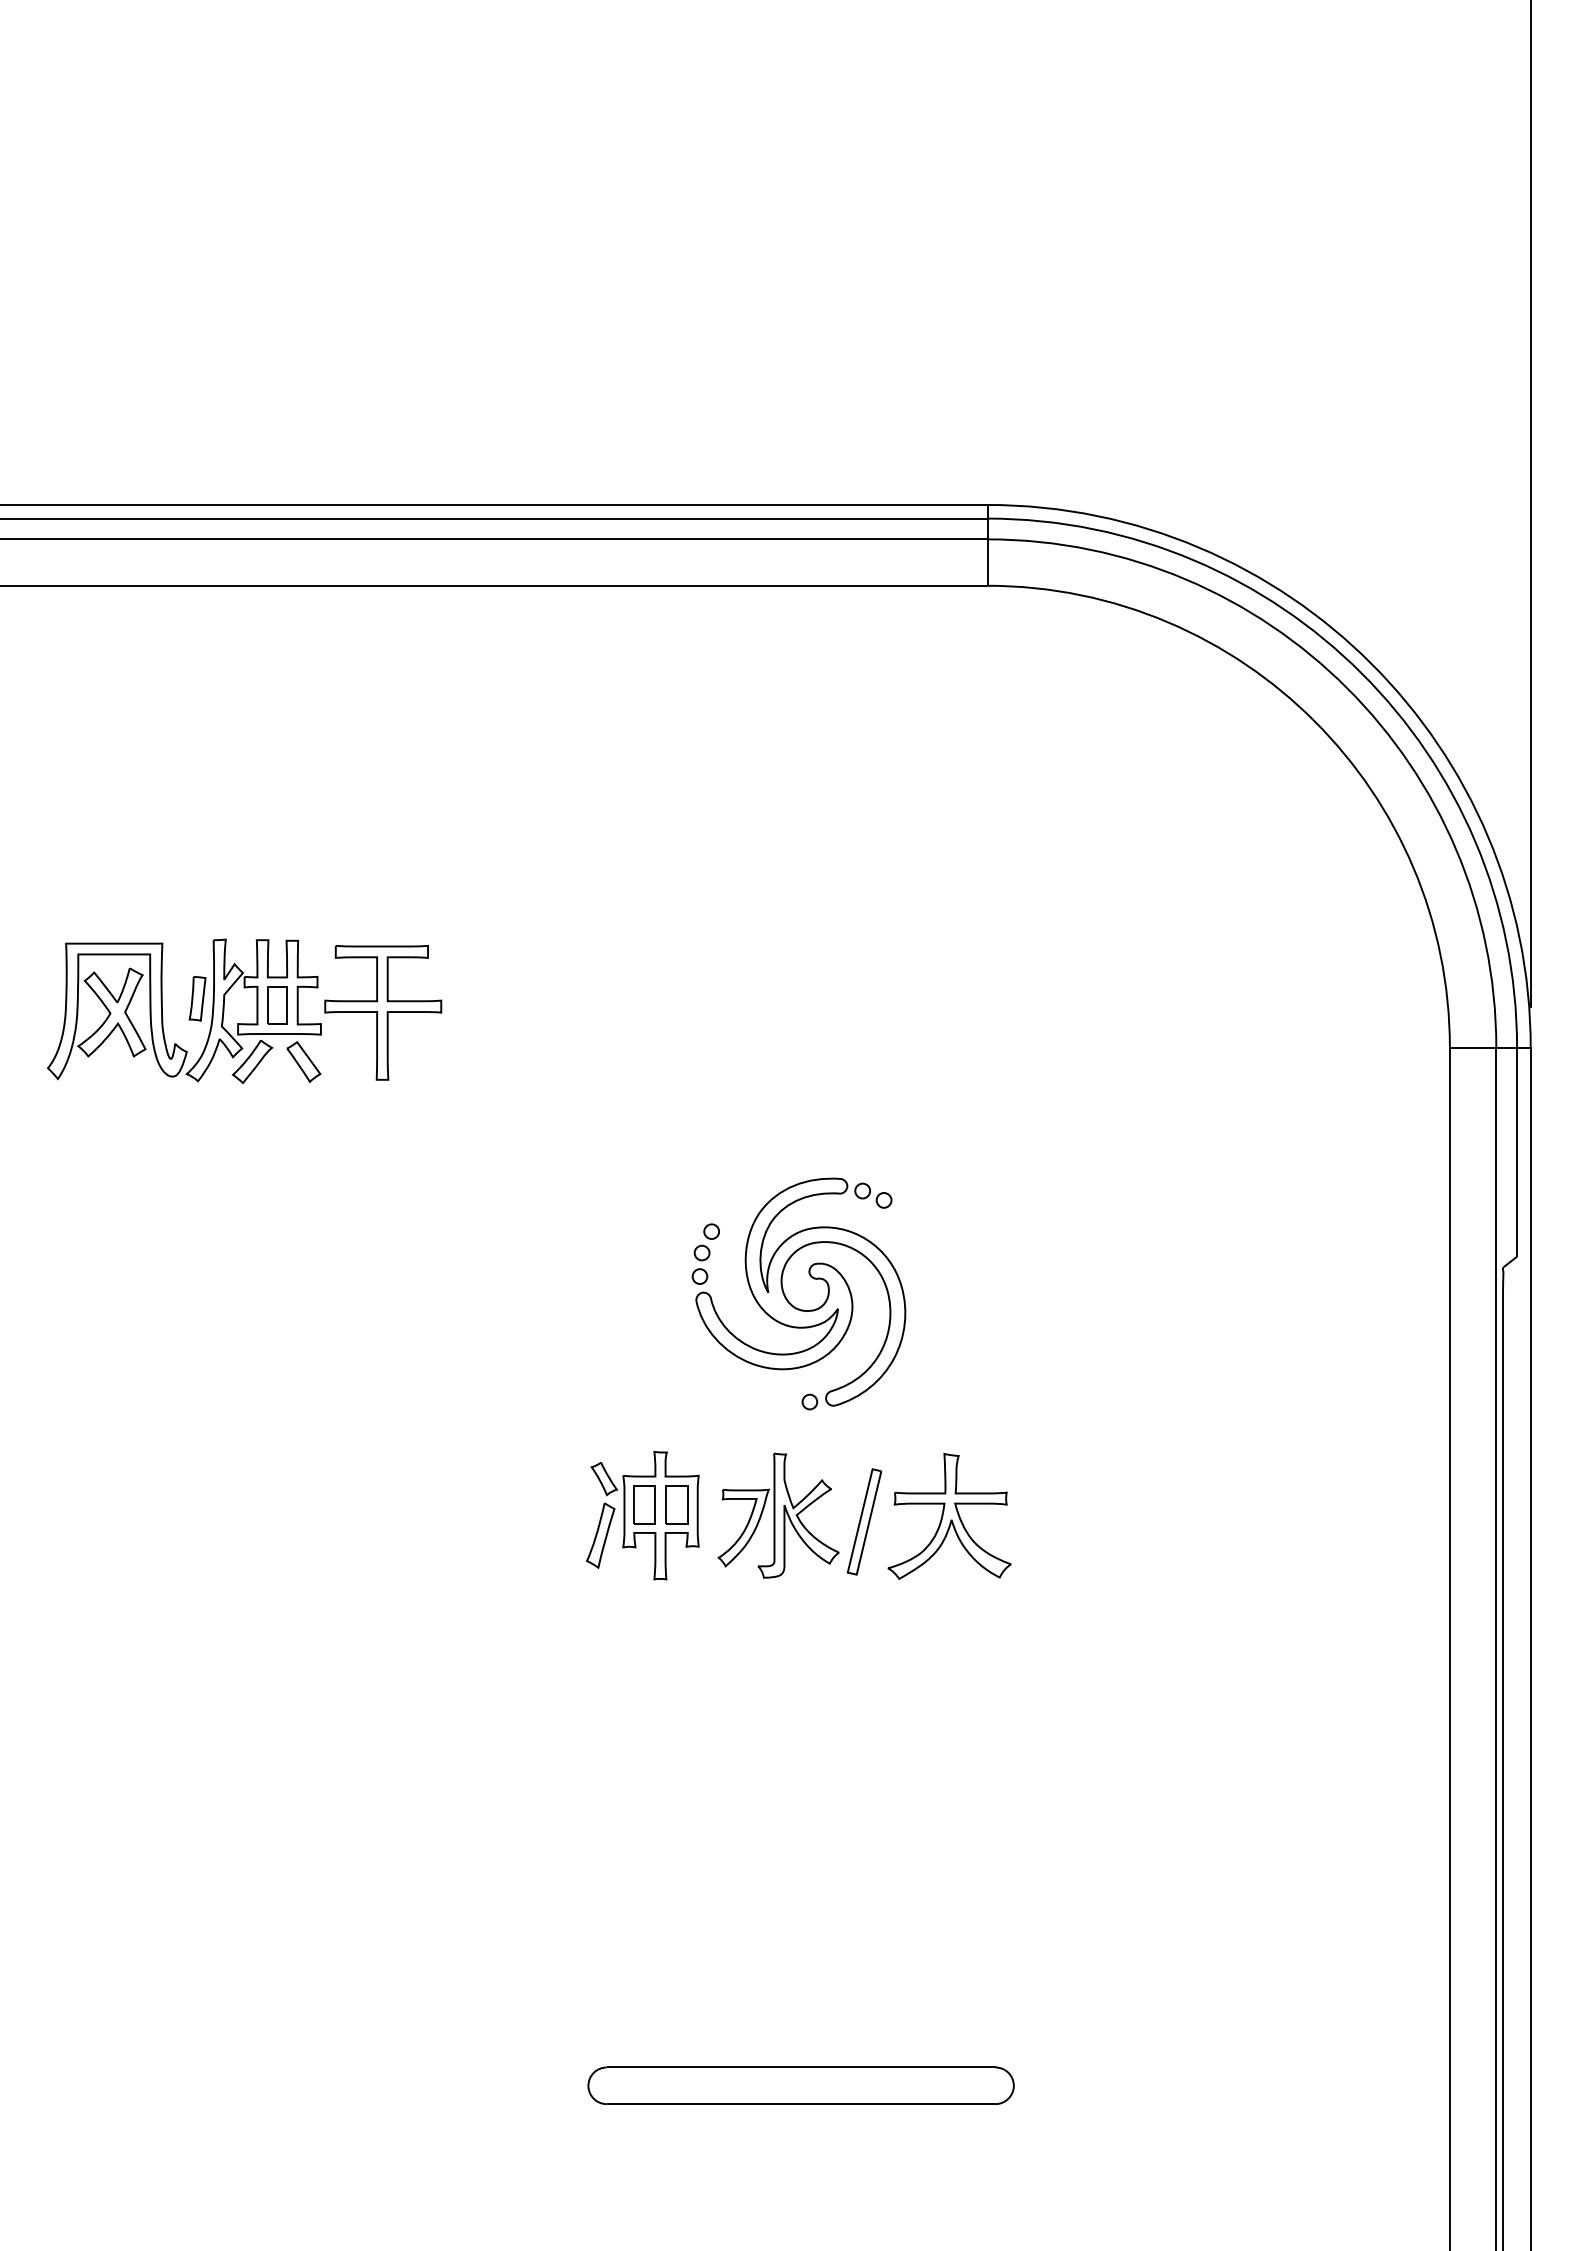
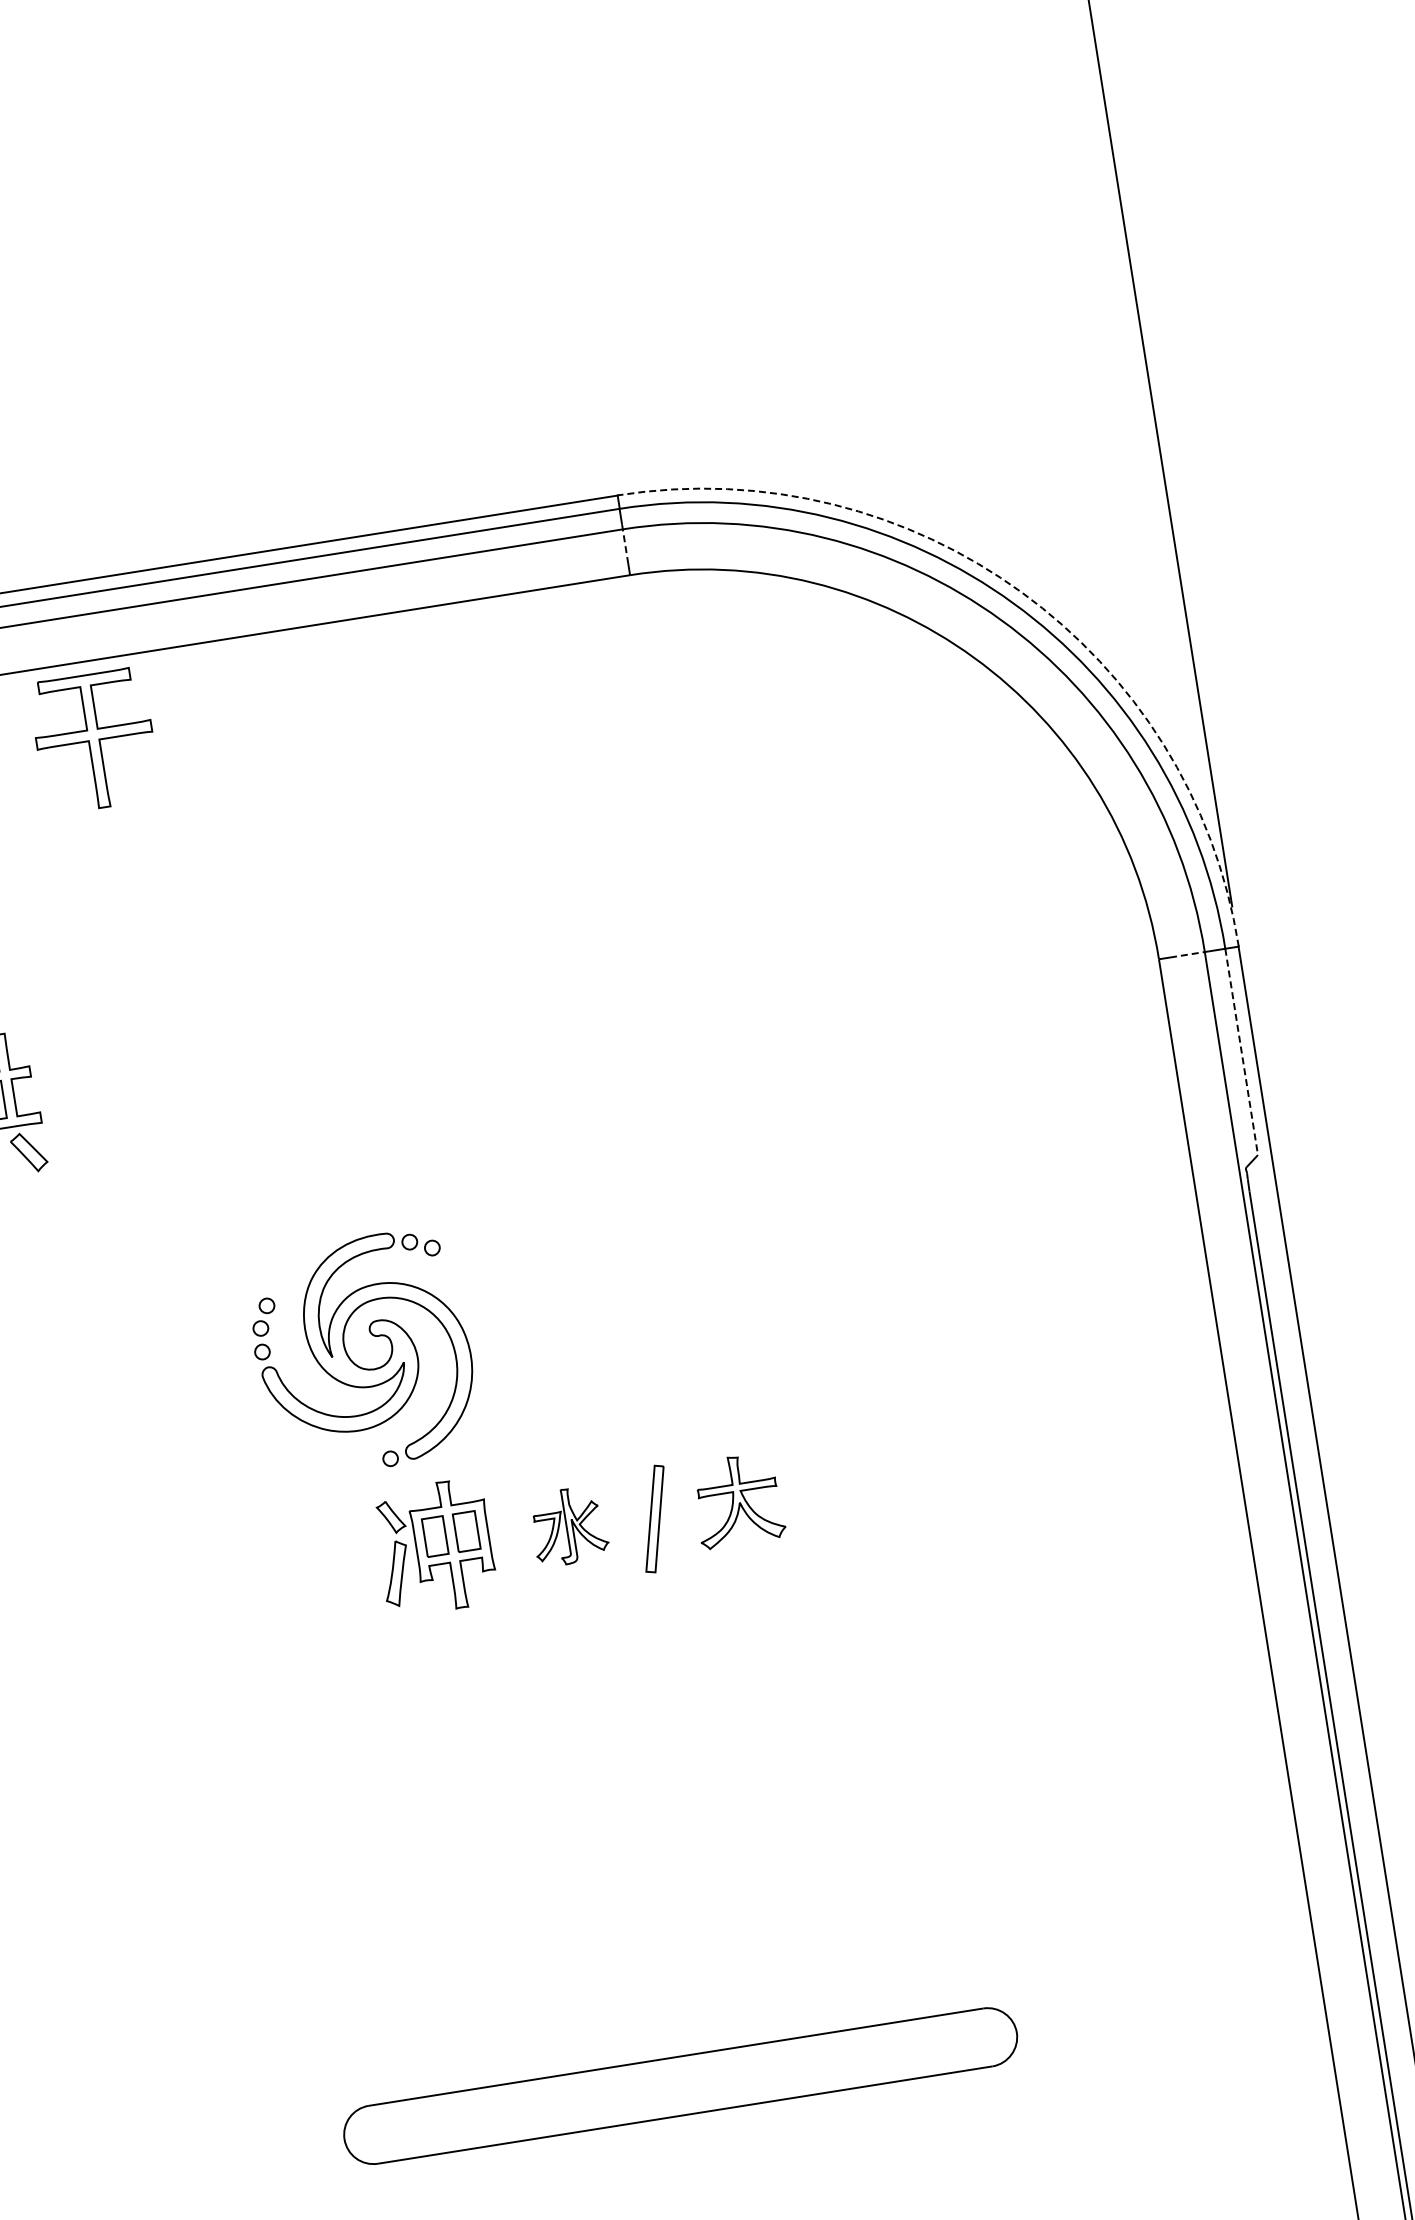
line: (987, 556) -> (625, 546), solid -> dashed
arc: (1371, 663) -> (1021, 591), solid -> dashed
part: (383, 1012) -> (95, 740), moved
line: (1478, 1047) -> (1187, 954), solid -> dashed
line: (1517, 1152) -> (1242, 1052), solid -> dashed
part: (789, 1301) -> (354, 1362), moved
part: (778, 1515) -> (568, 1526), size x0.6
part: (949, 1516) -> (738, 1500), size x0.7
part: (800, 2085) -> (679, 2085), size x1.6

